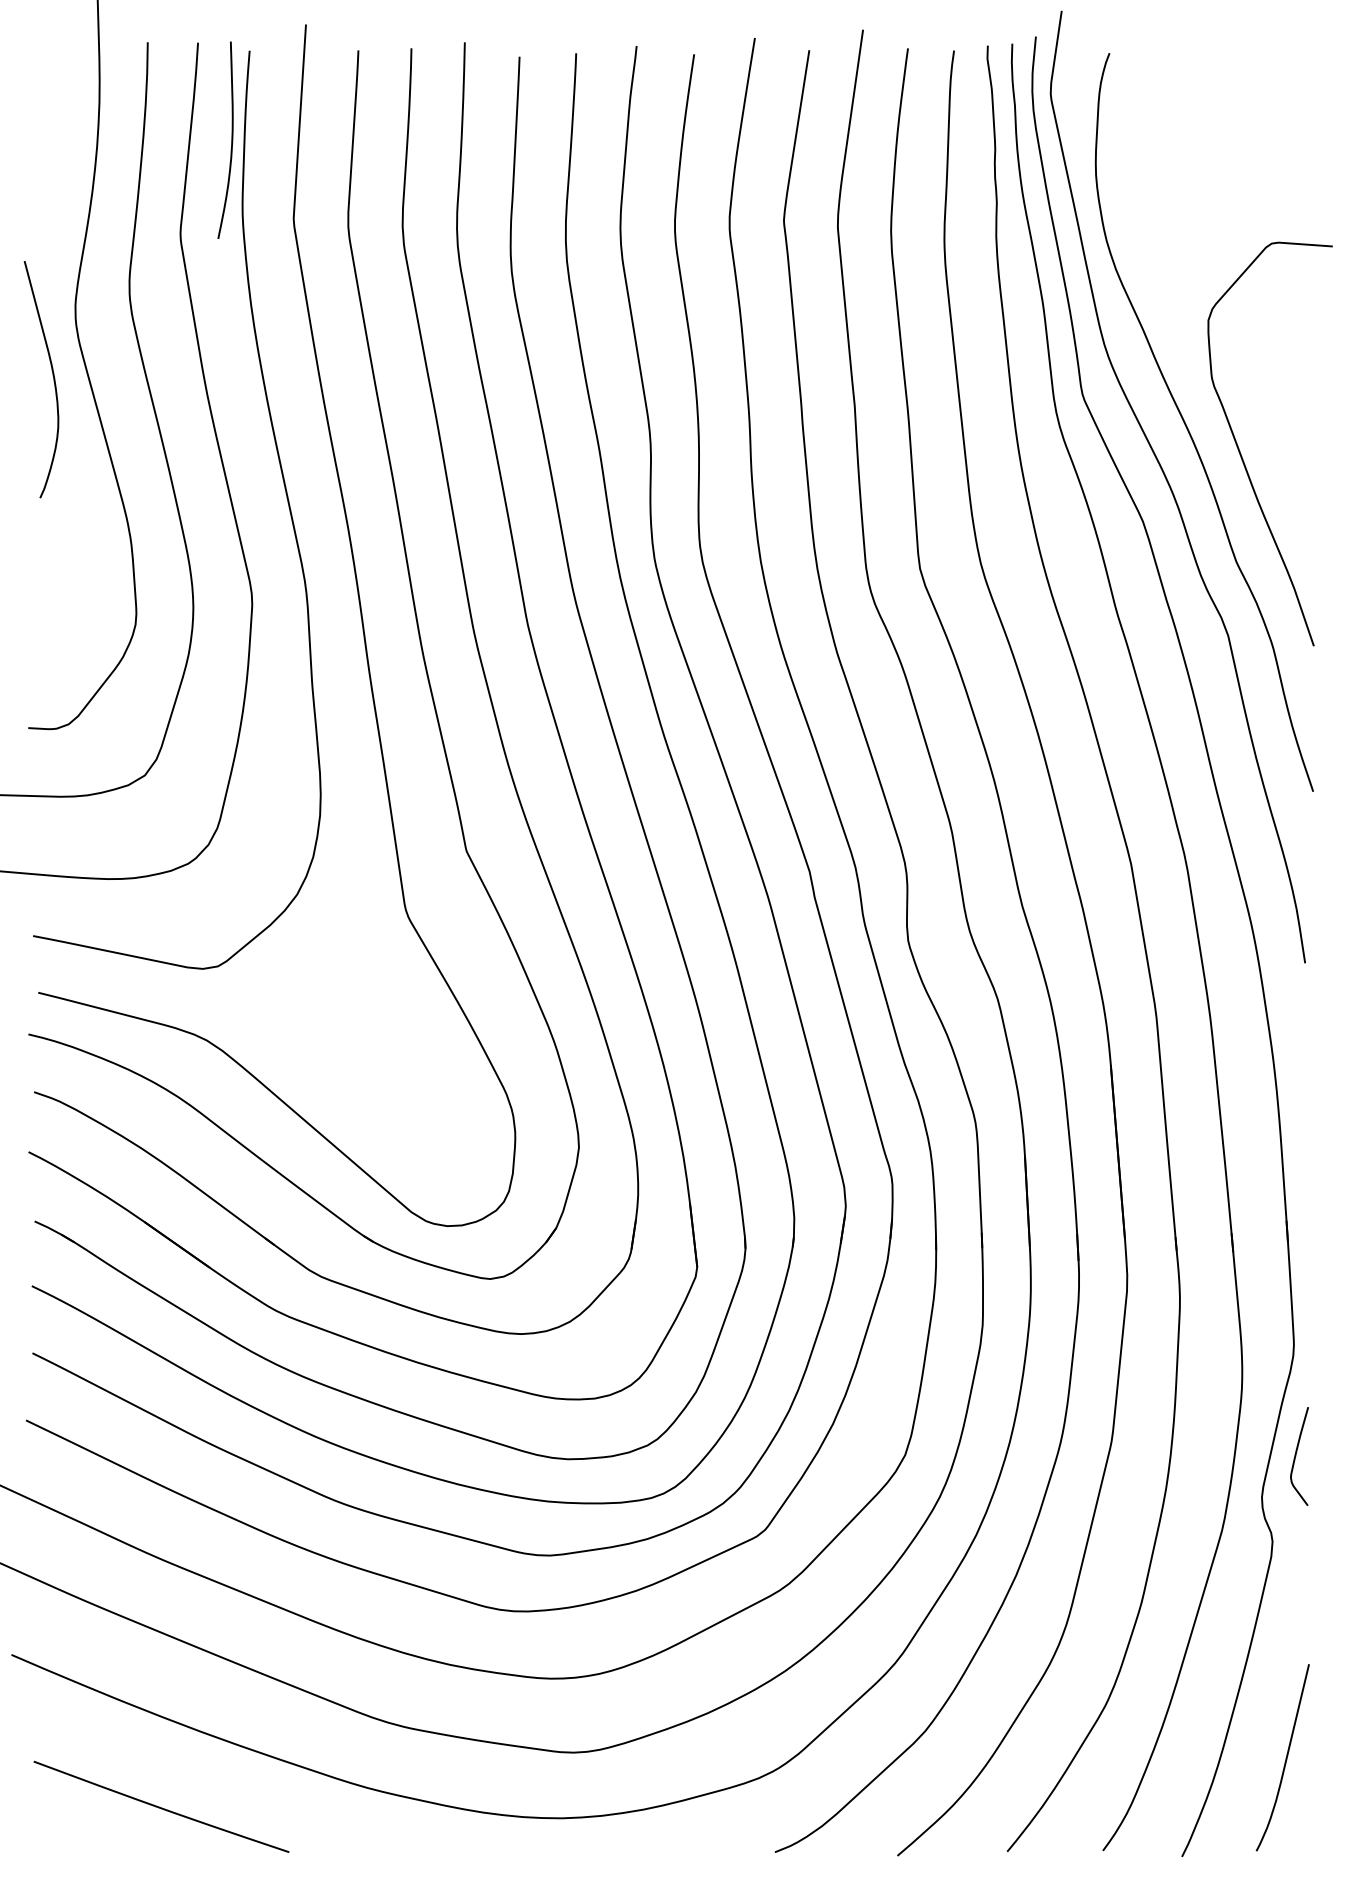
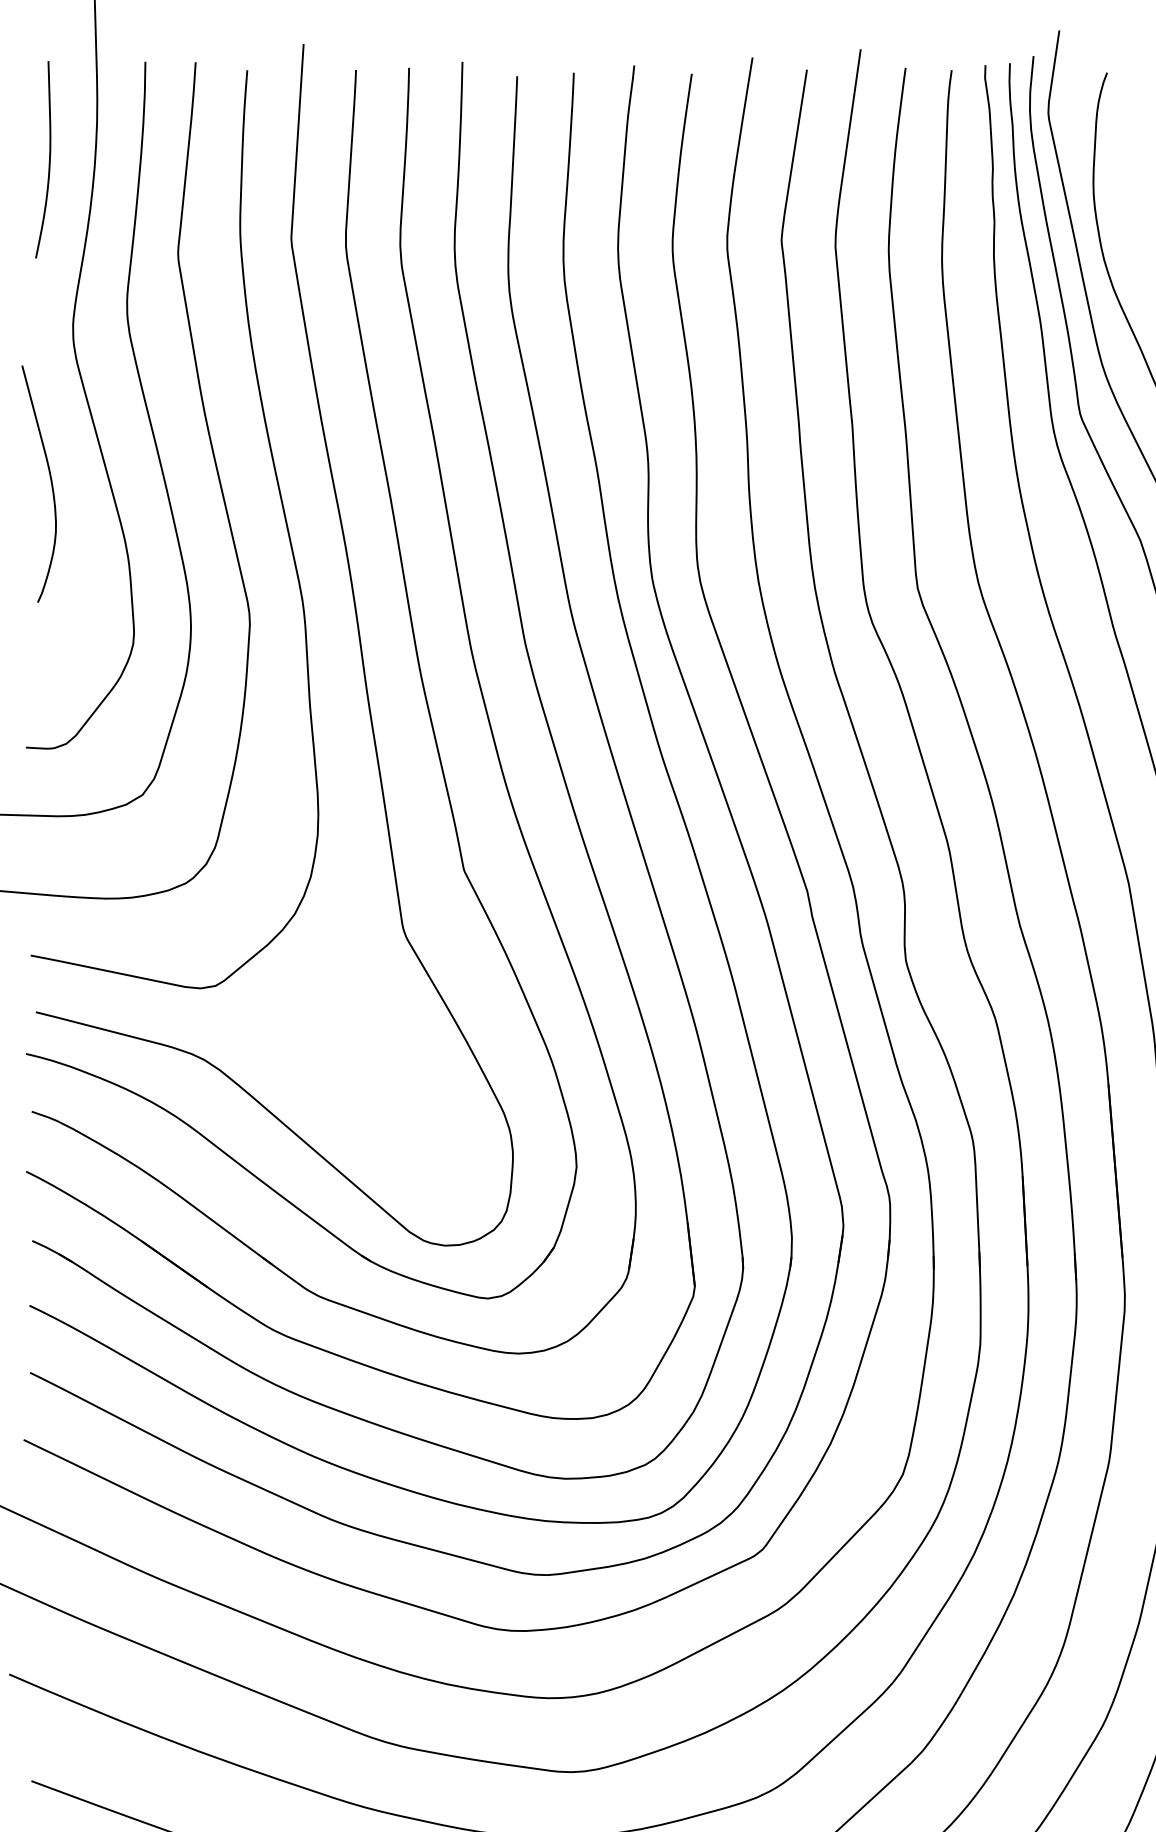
curve: (231, 139) -> (49, 159), moved
curve: (52, 375) -> (50, 480), moved

